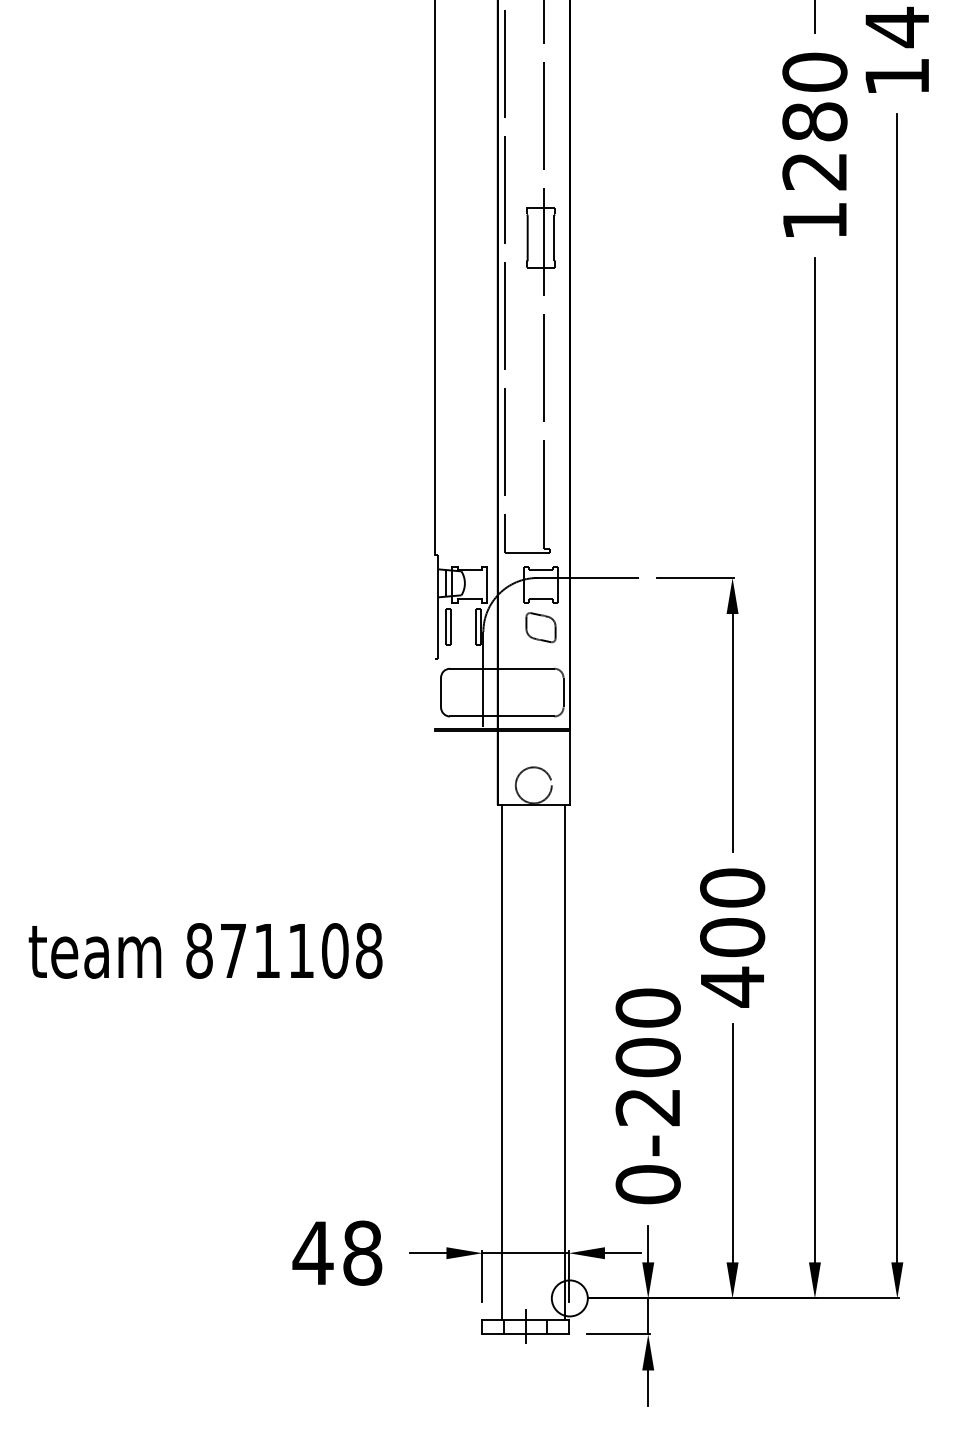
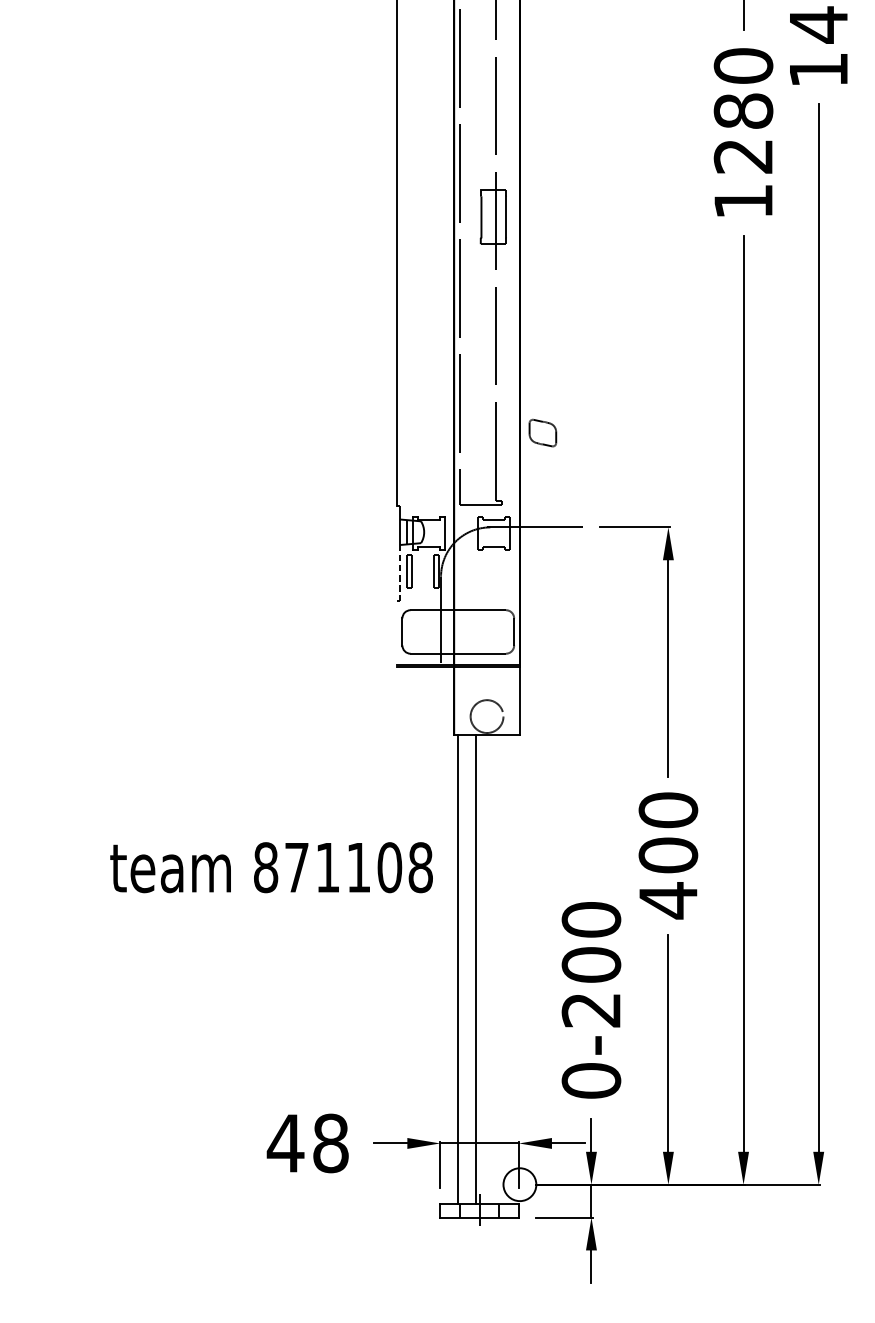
part: (540, 627) -> (542, 432), moved
line: (438, 628) -> (400, 573), solid -> dashed
text: (205, 950) -> (271, 867), moved
line: (565, 1062) -> (475, 969), moved

